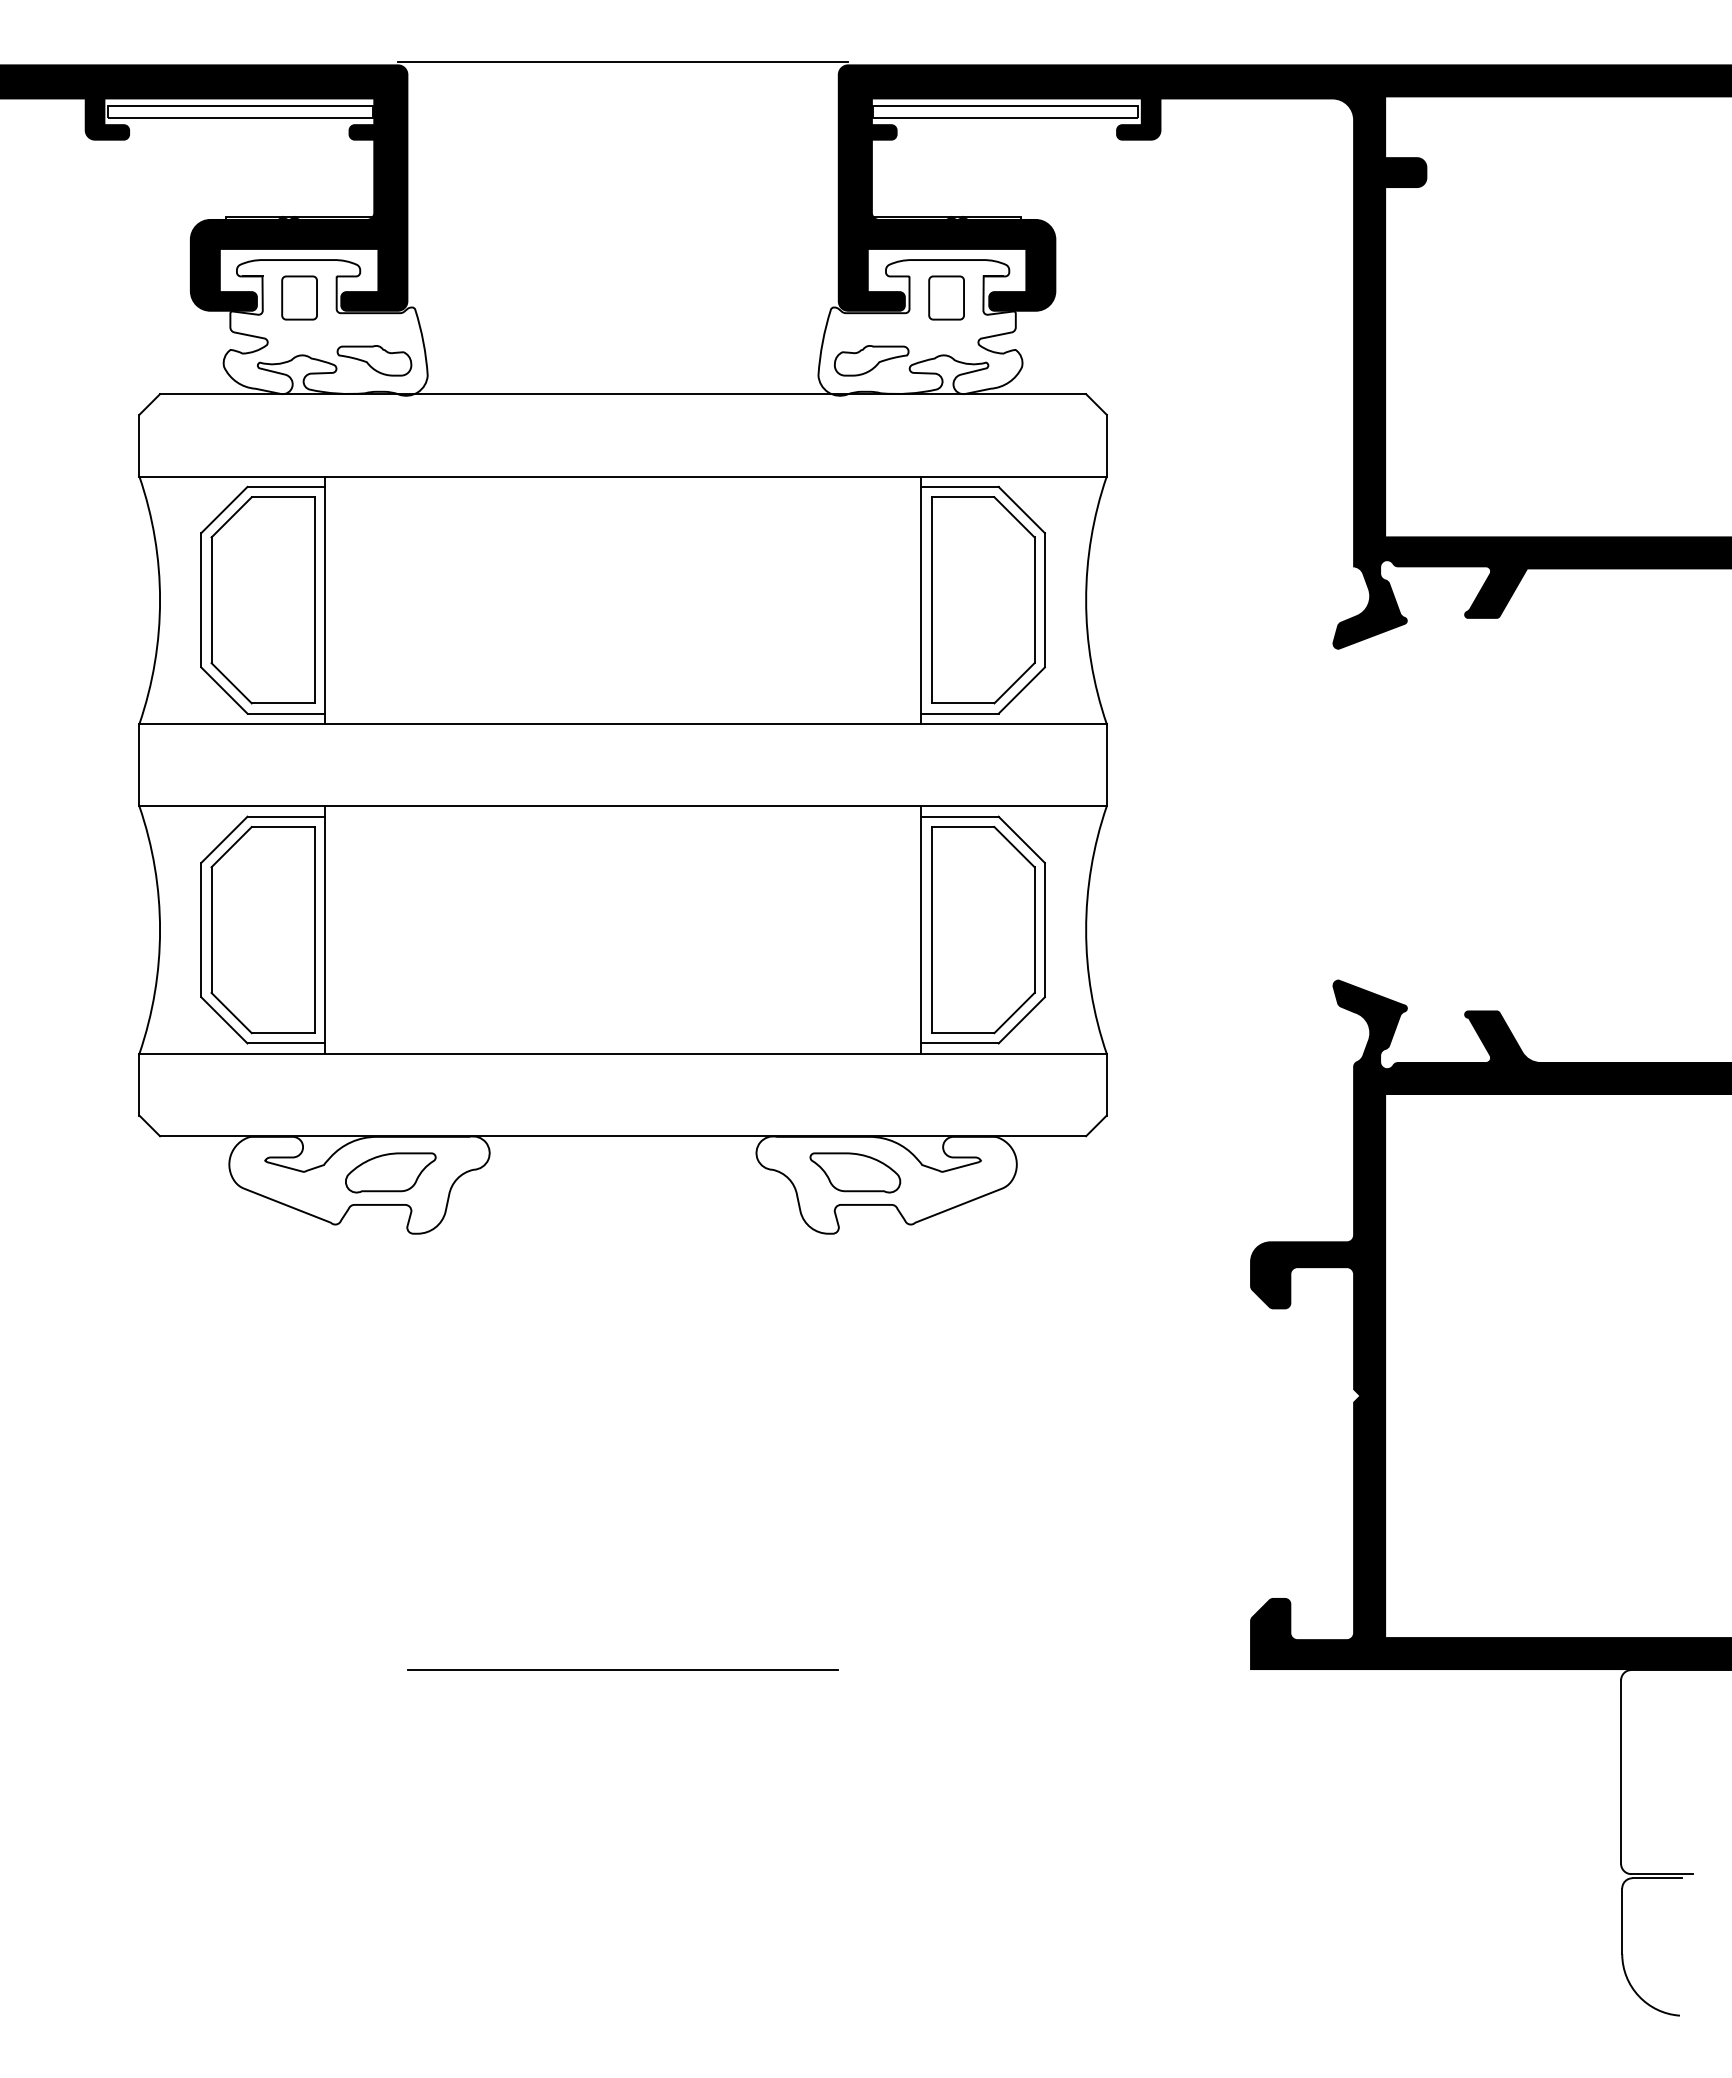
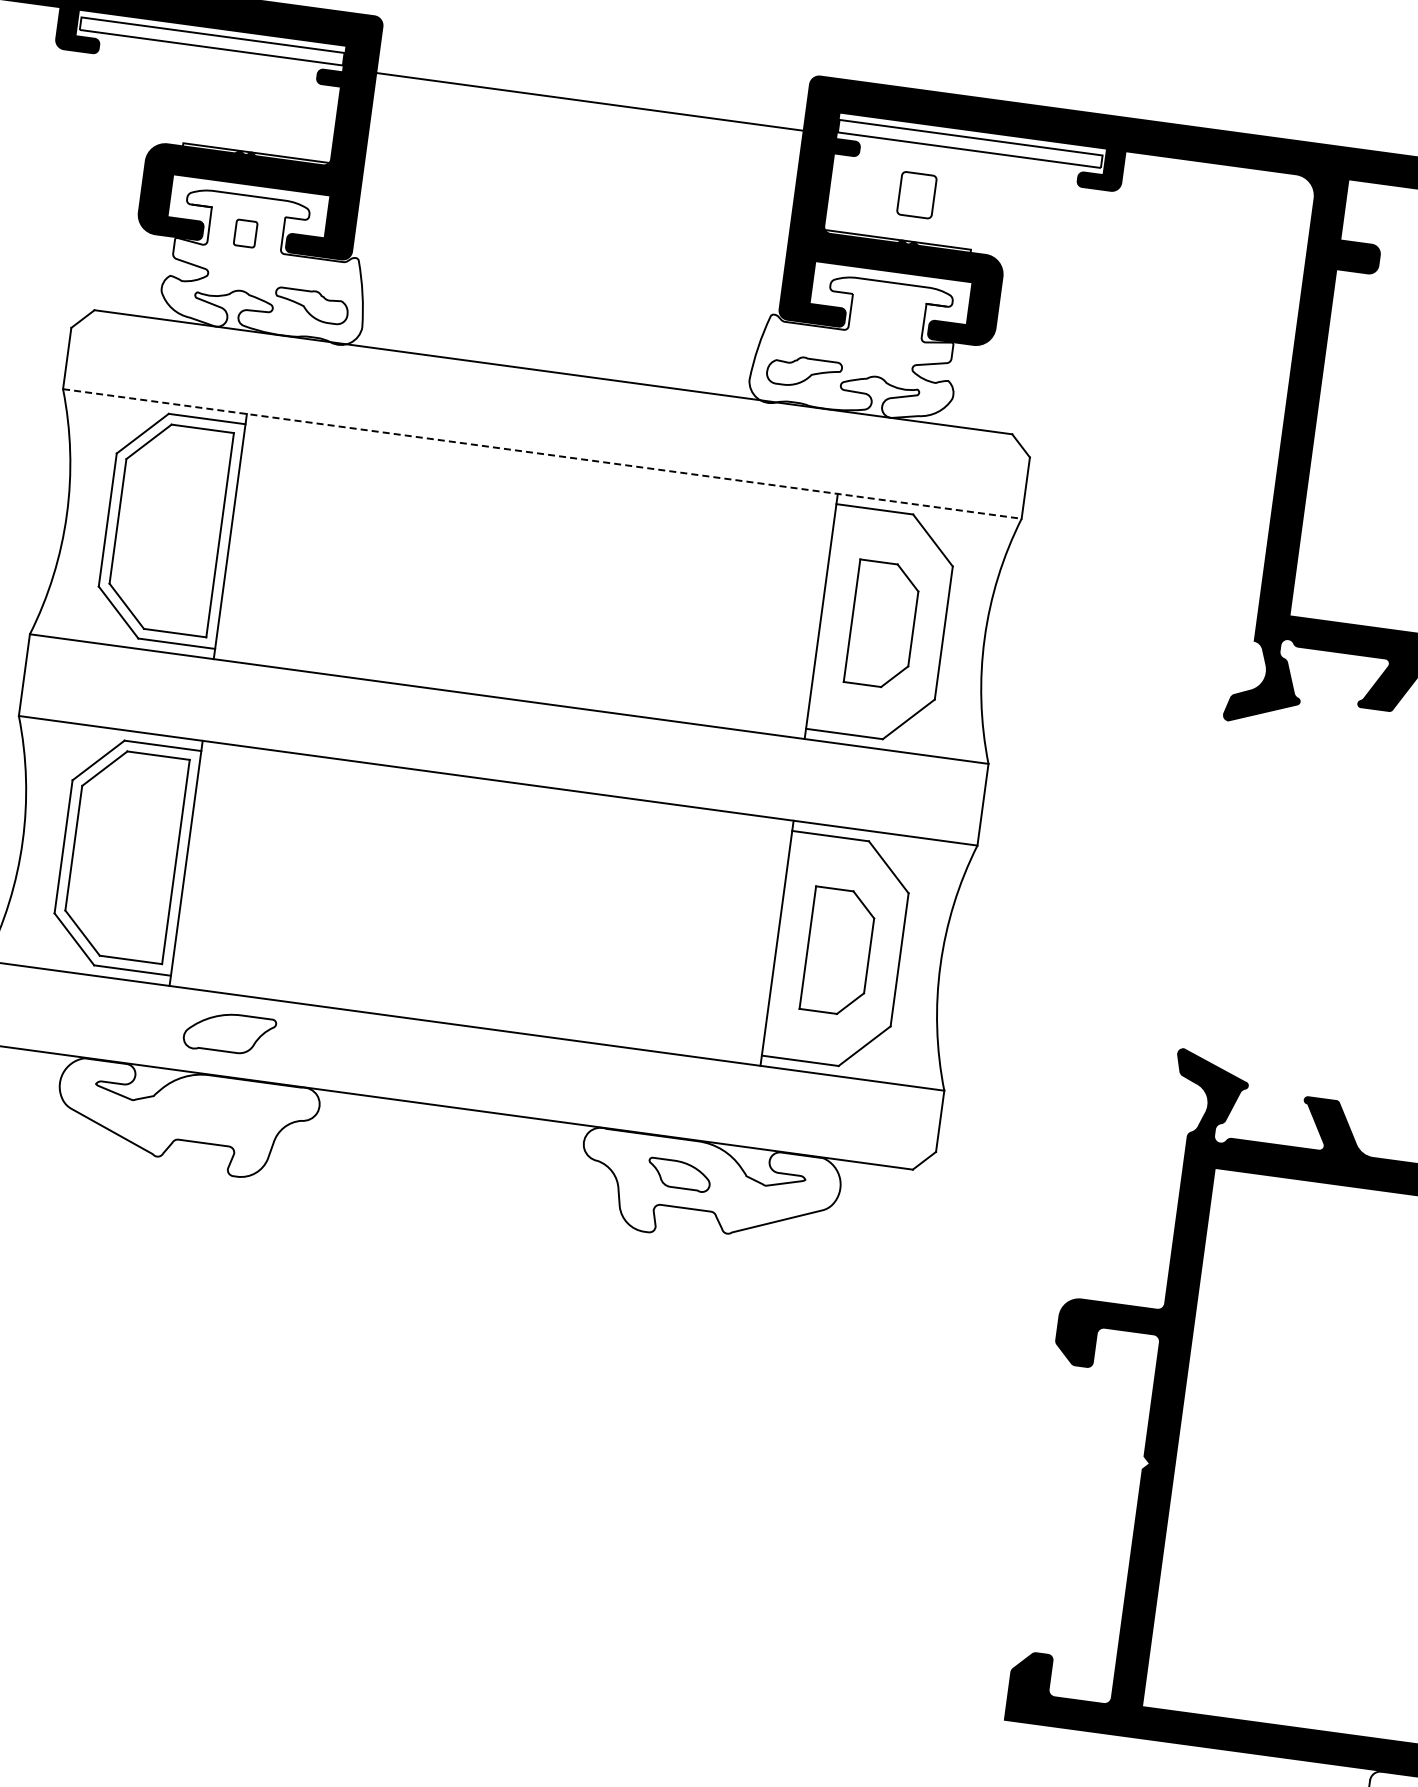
line: (623, 62) -> (590, 102), moved
part: (299, 297) -> (245, 233), size x0.6
part: (946, 297) -> (916, 194), moved
line: (623, 476) -> (542, 453), solid -> dashed
part: (983, 600) -> (882, 625), size x0.6
part: (983, 930) -> (838, 952), size x0.6
part: (390, 1172) -> (229, 1033), moved
part: (855, 1172) -> (679, 1174), size x0.7
line: (622, 1670) -> (381, 1636), removed

